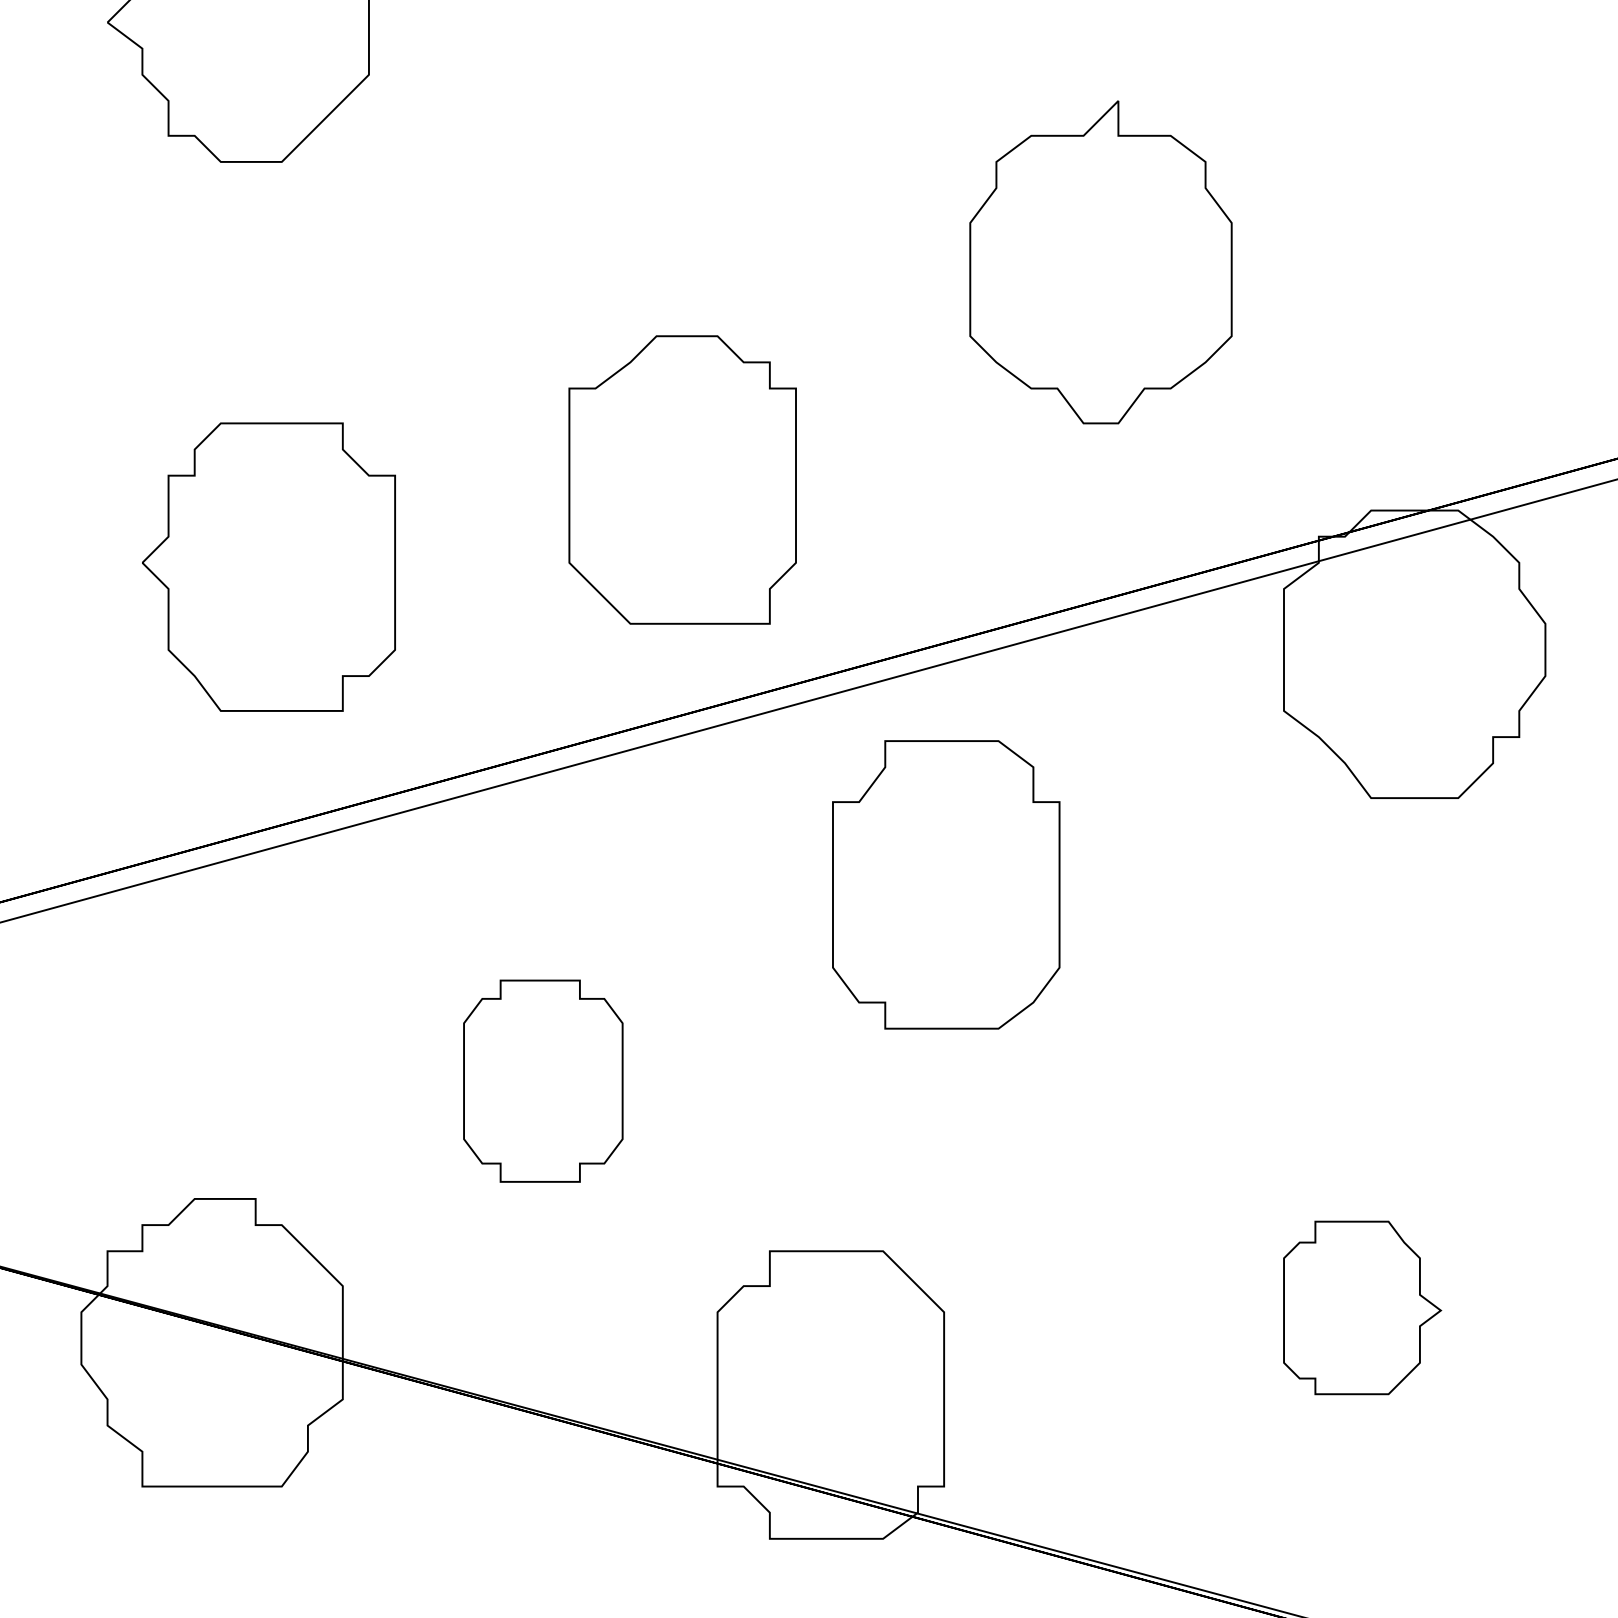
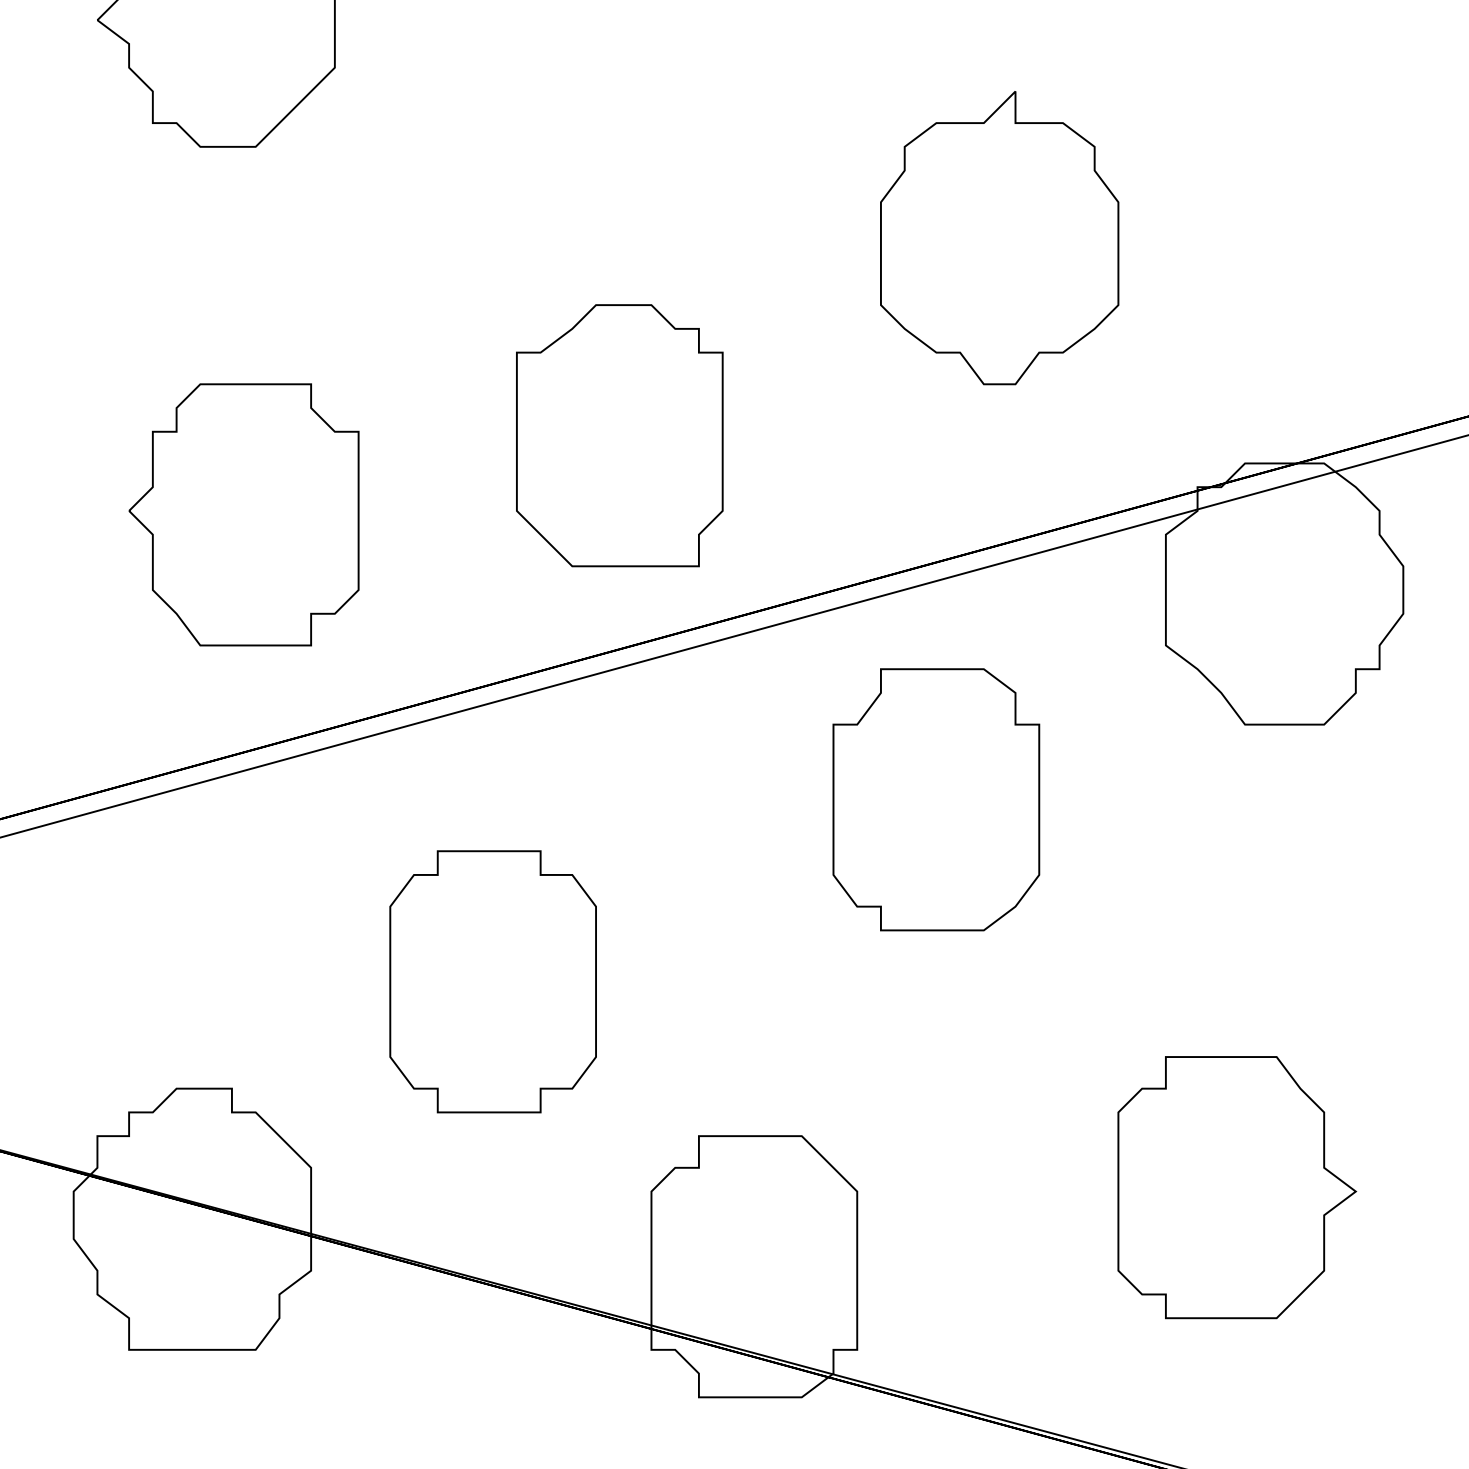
part: (946, 884) -> (936, 799), moved
part: (543, 1080) -> (493, 981), size x1.43
part: (1362, 1307) -> (1237, 1187), size x1.67

